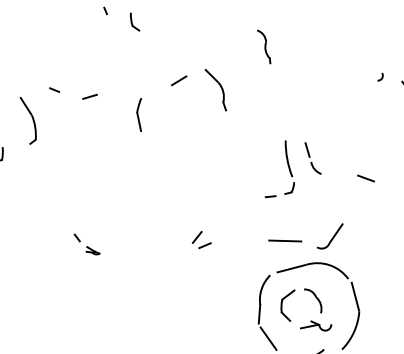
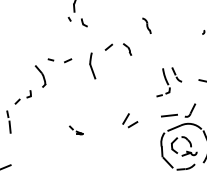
part: (217, 90) -> (127, 49), size x0.62
part: (139, 113) -> (92, 65), size x1.67
part: (202, 239) -> (130, 120), size x1.67

